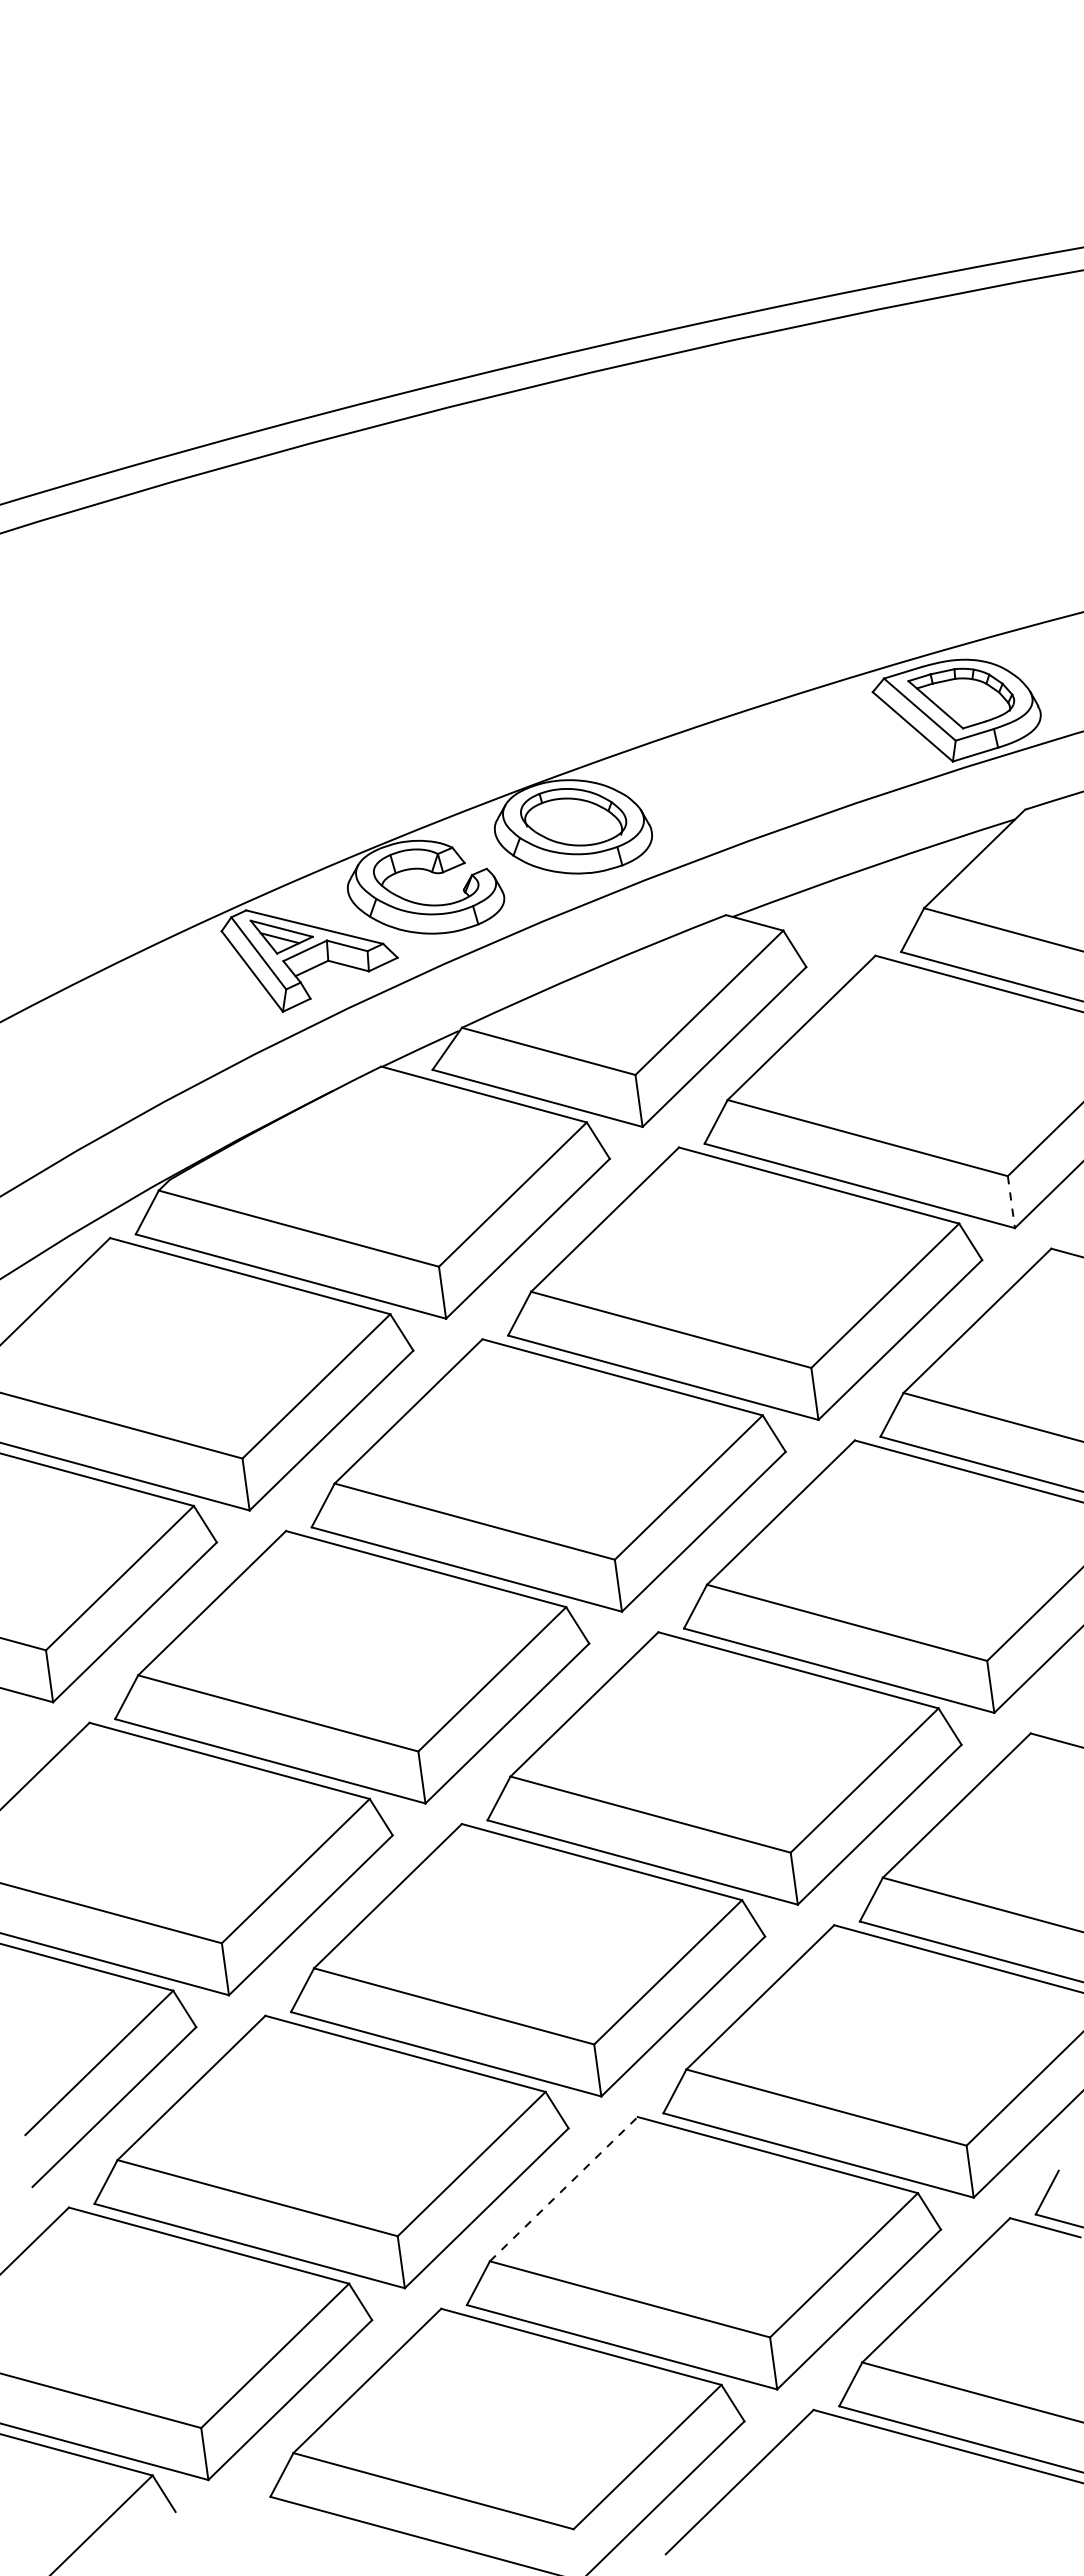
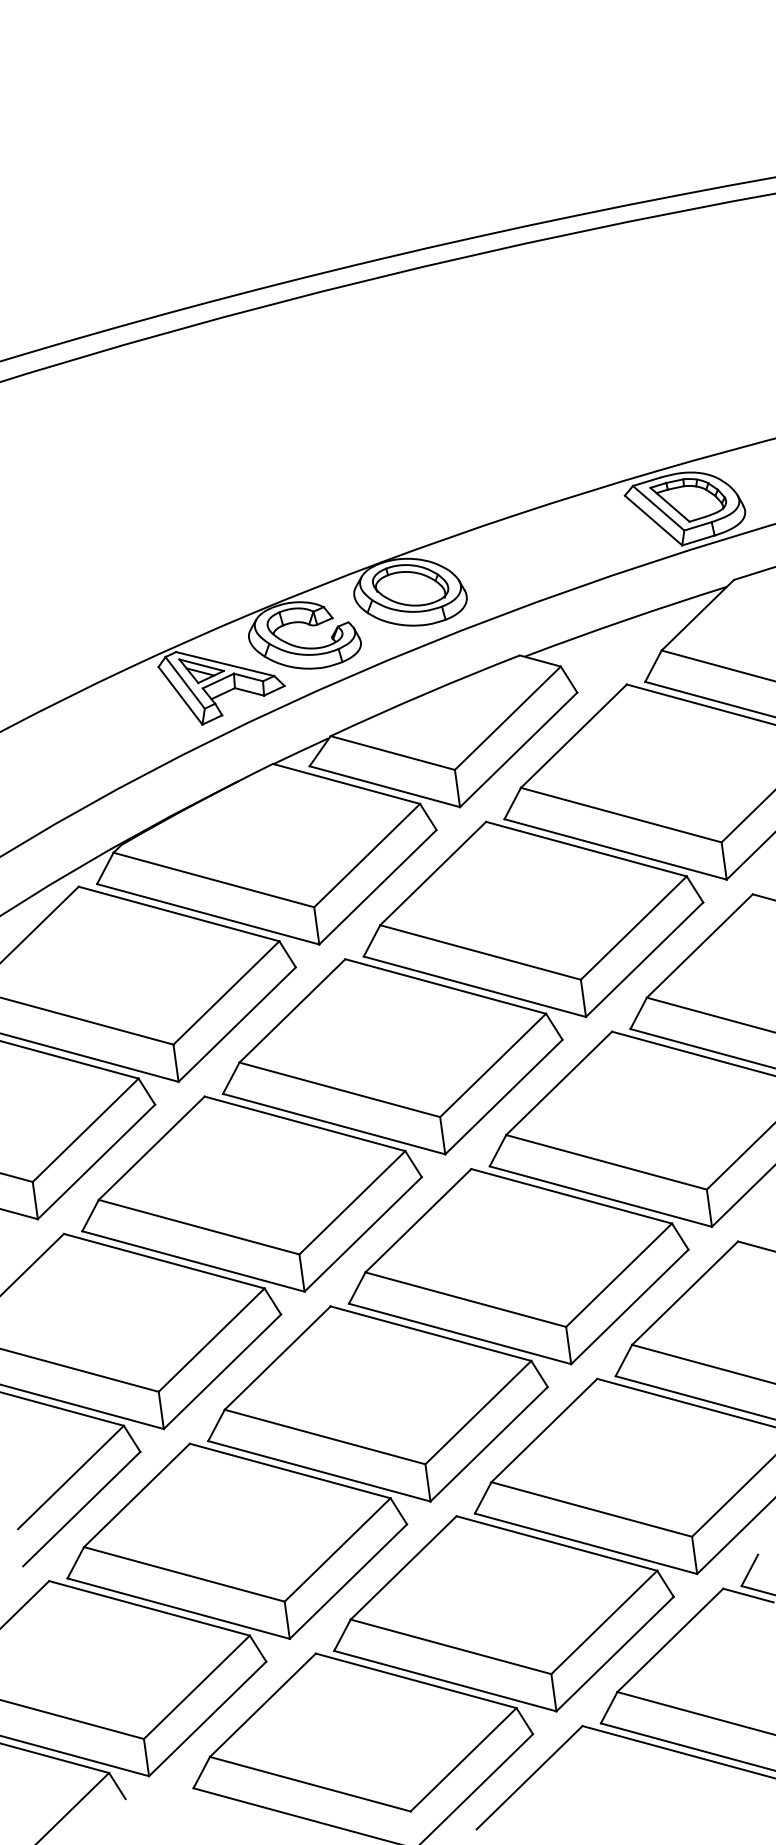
line: (1011, 1202) -> (724, 861), dashed -> solid
line: (564, 2188) -> (404, 1567), dashed -> solid

